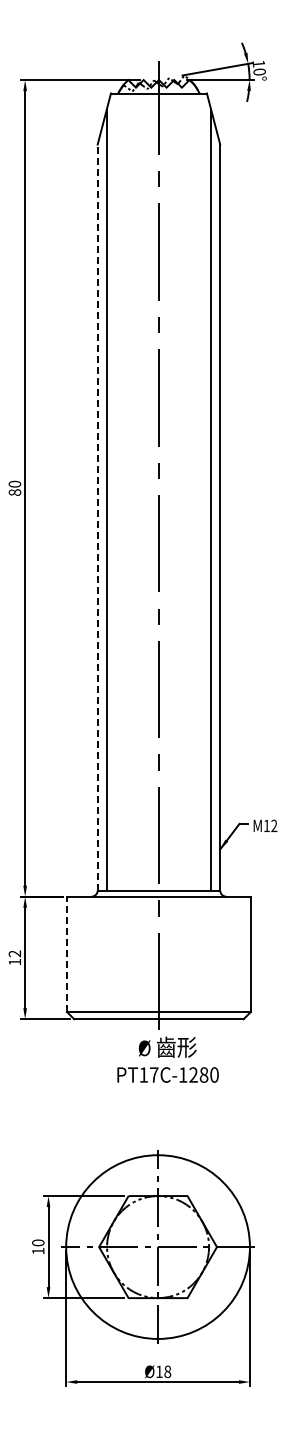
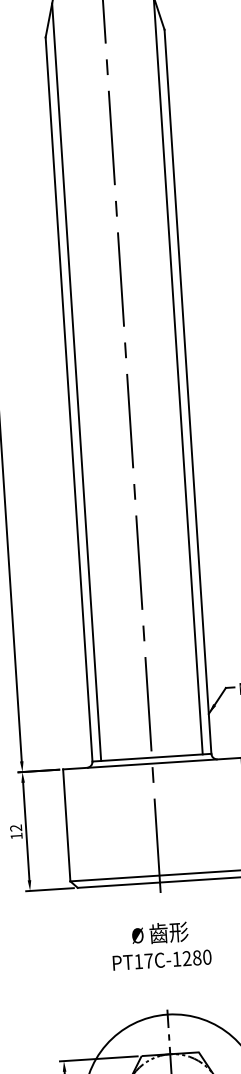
line: (97, 517) -> (68, 399), dashed -> solid
line: (67, 954) -> (67, 825), dashed -> solid
text: (167, 1059) -> (160, 945), moved

